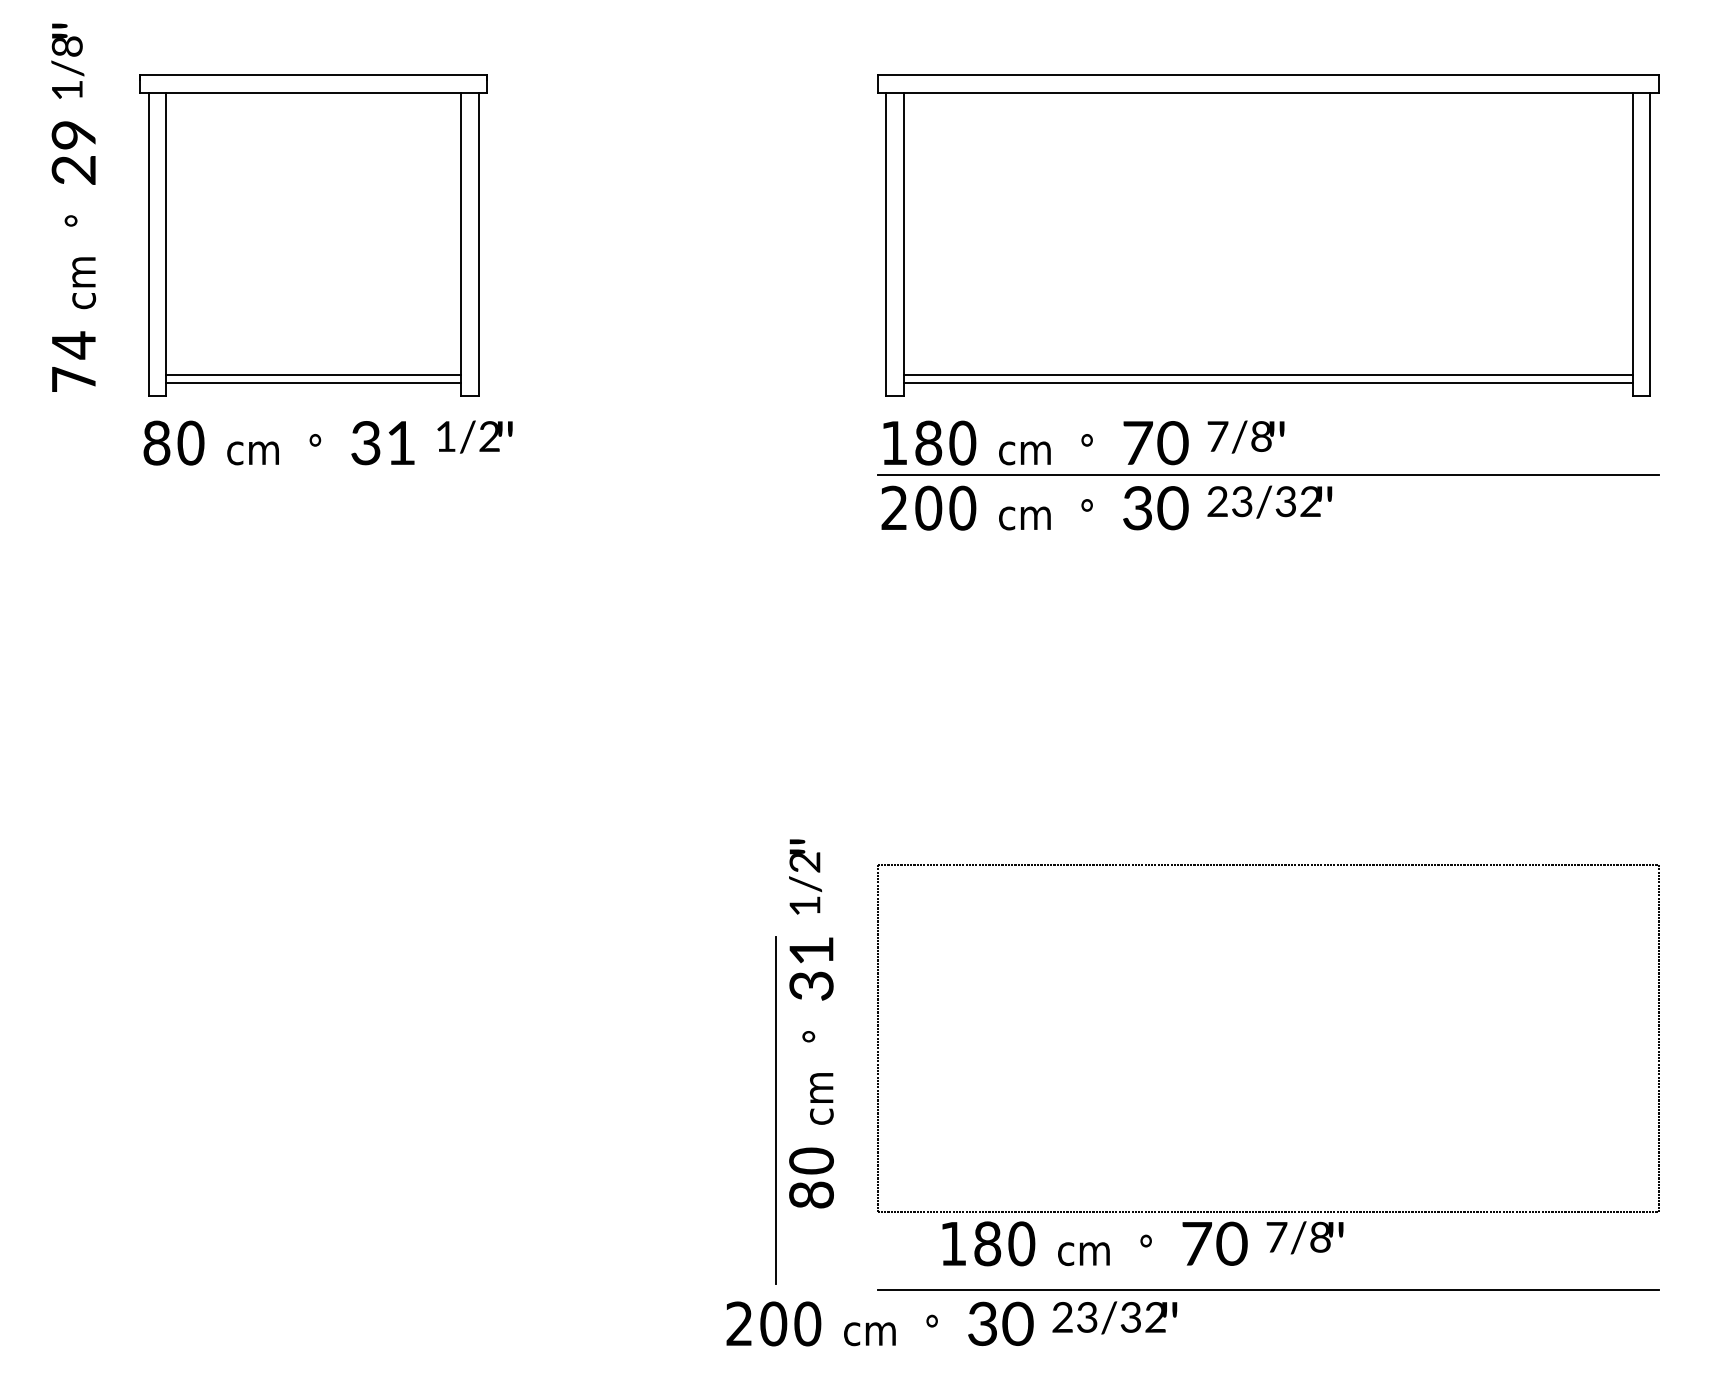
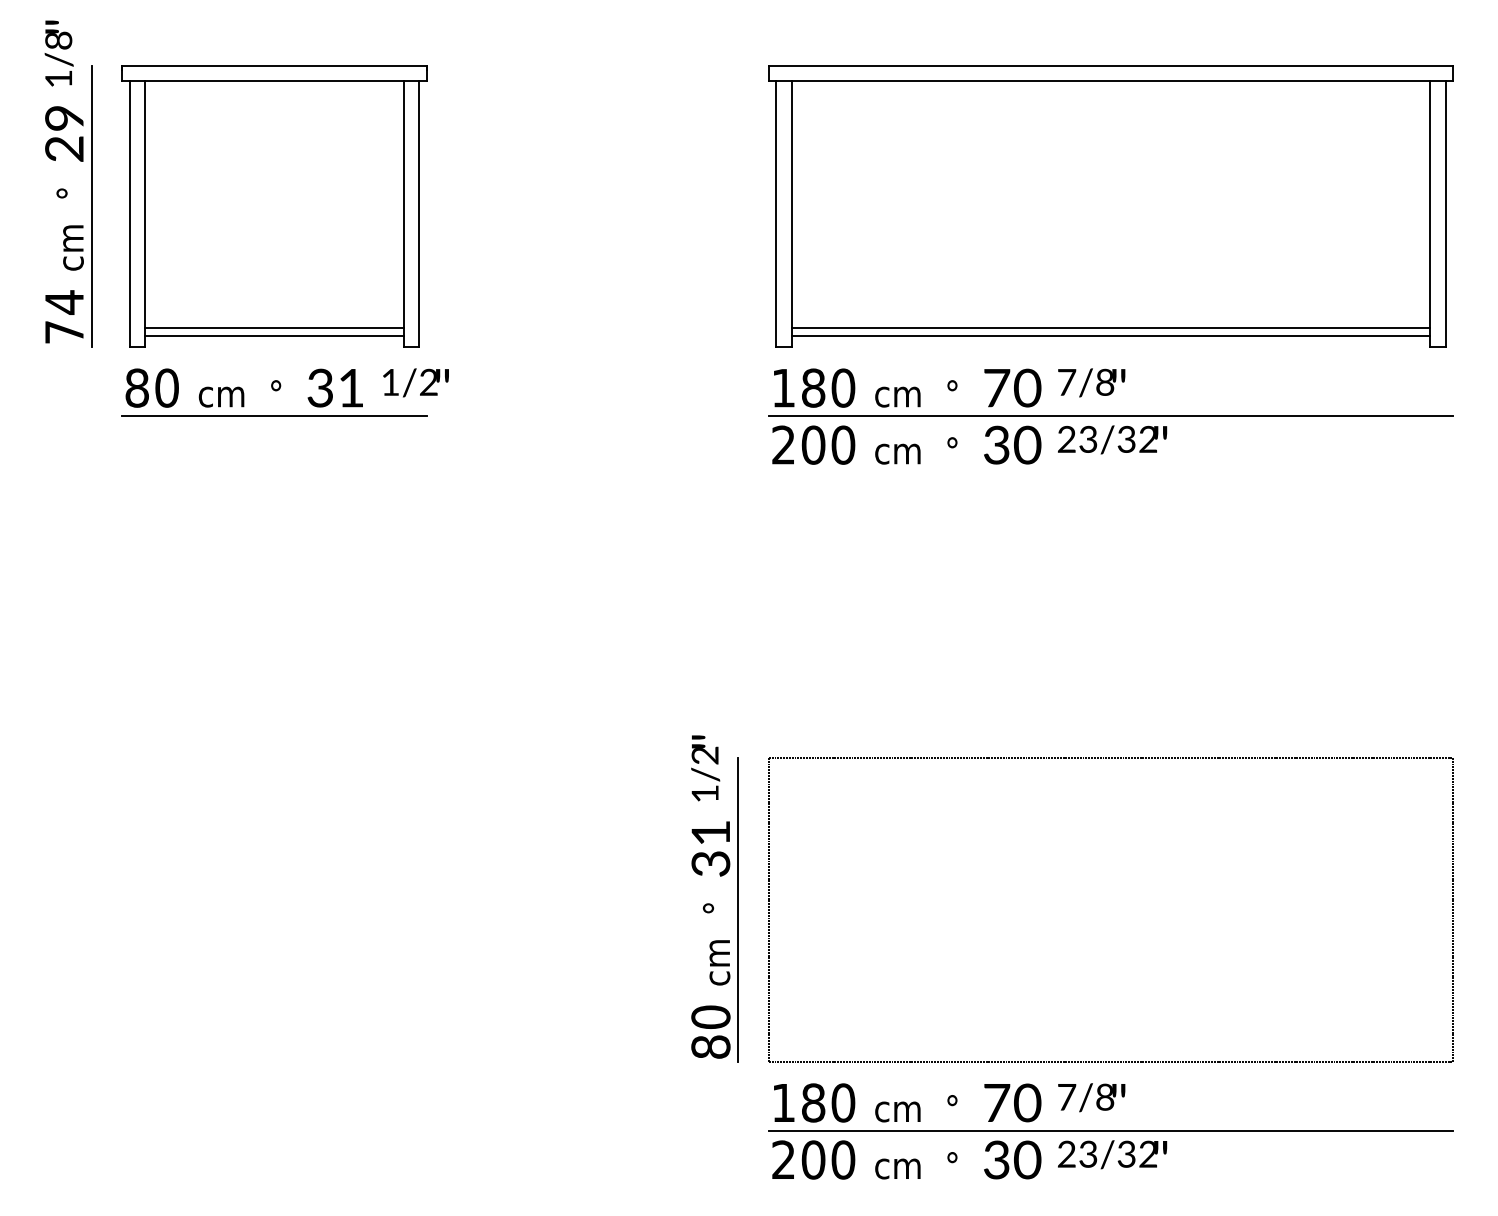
line: (104, 235) -> (91, 206), added
line: (313, 474) -> (274, 415), added
line: (775, 1110) -> (738, 909), moved
text: (1142, 1243) -> (949, 1102), moved
text: (951, 1323) -> (969, 1159), moved

